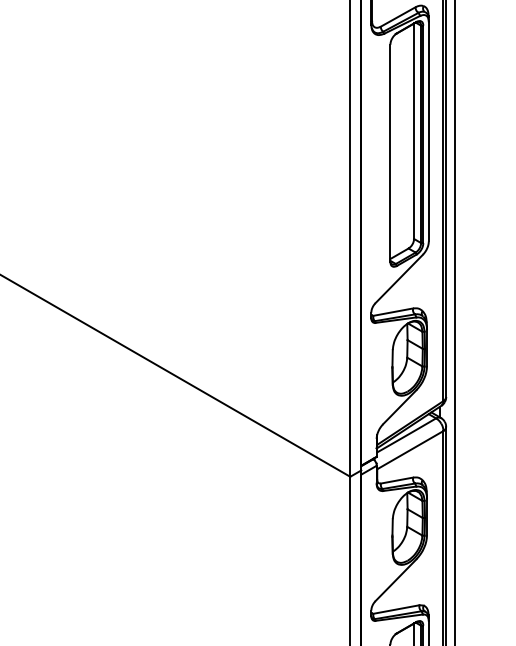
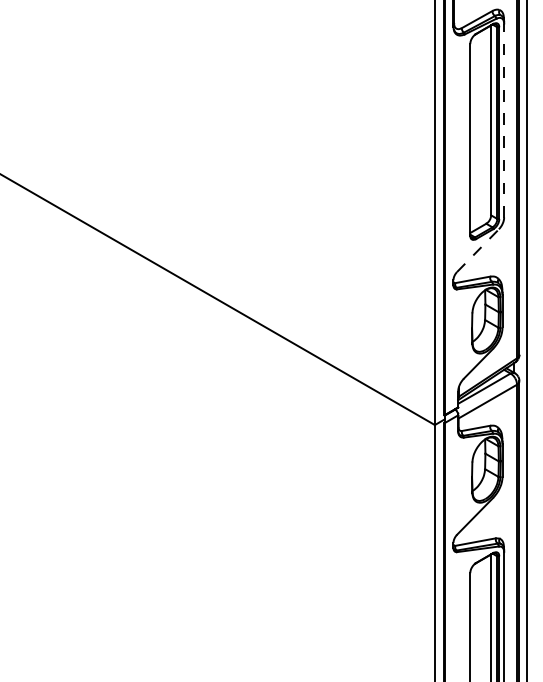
line: (429, 131) -> (504, 120), solid -> dashed
line: (399, 278) -> (478, 250), solid -> dashed

